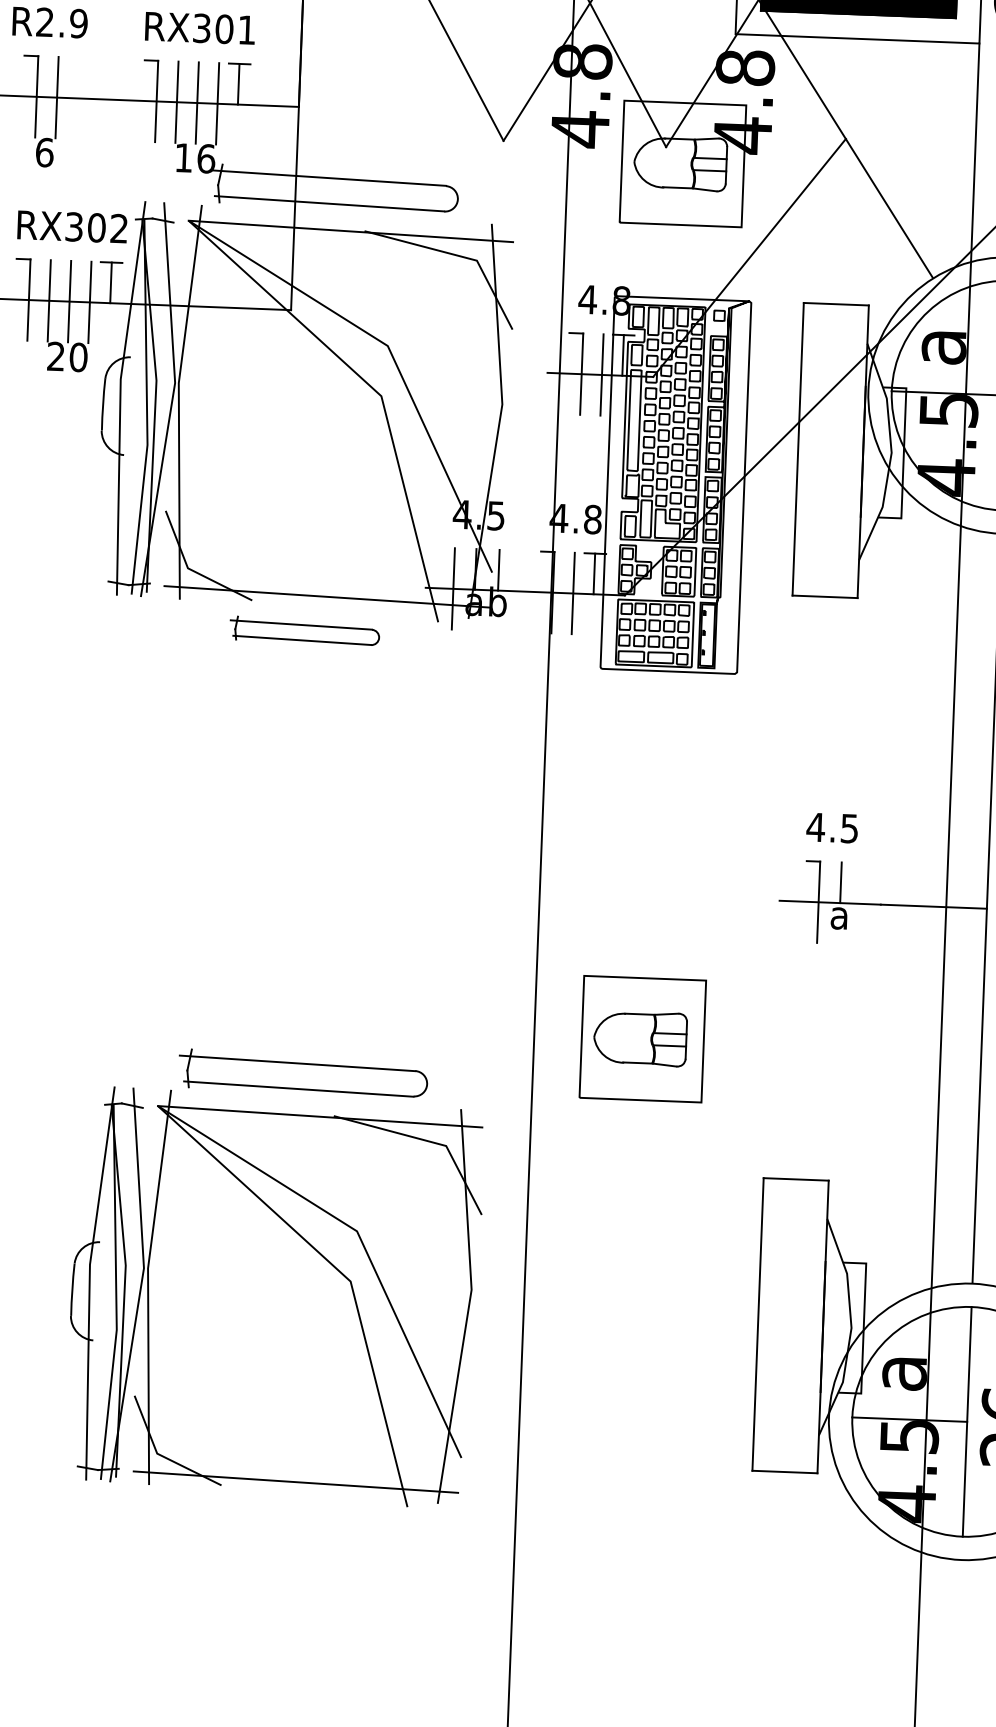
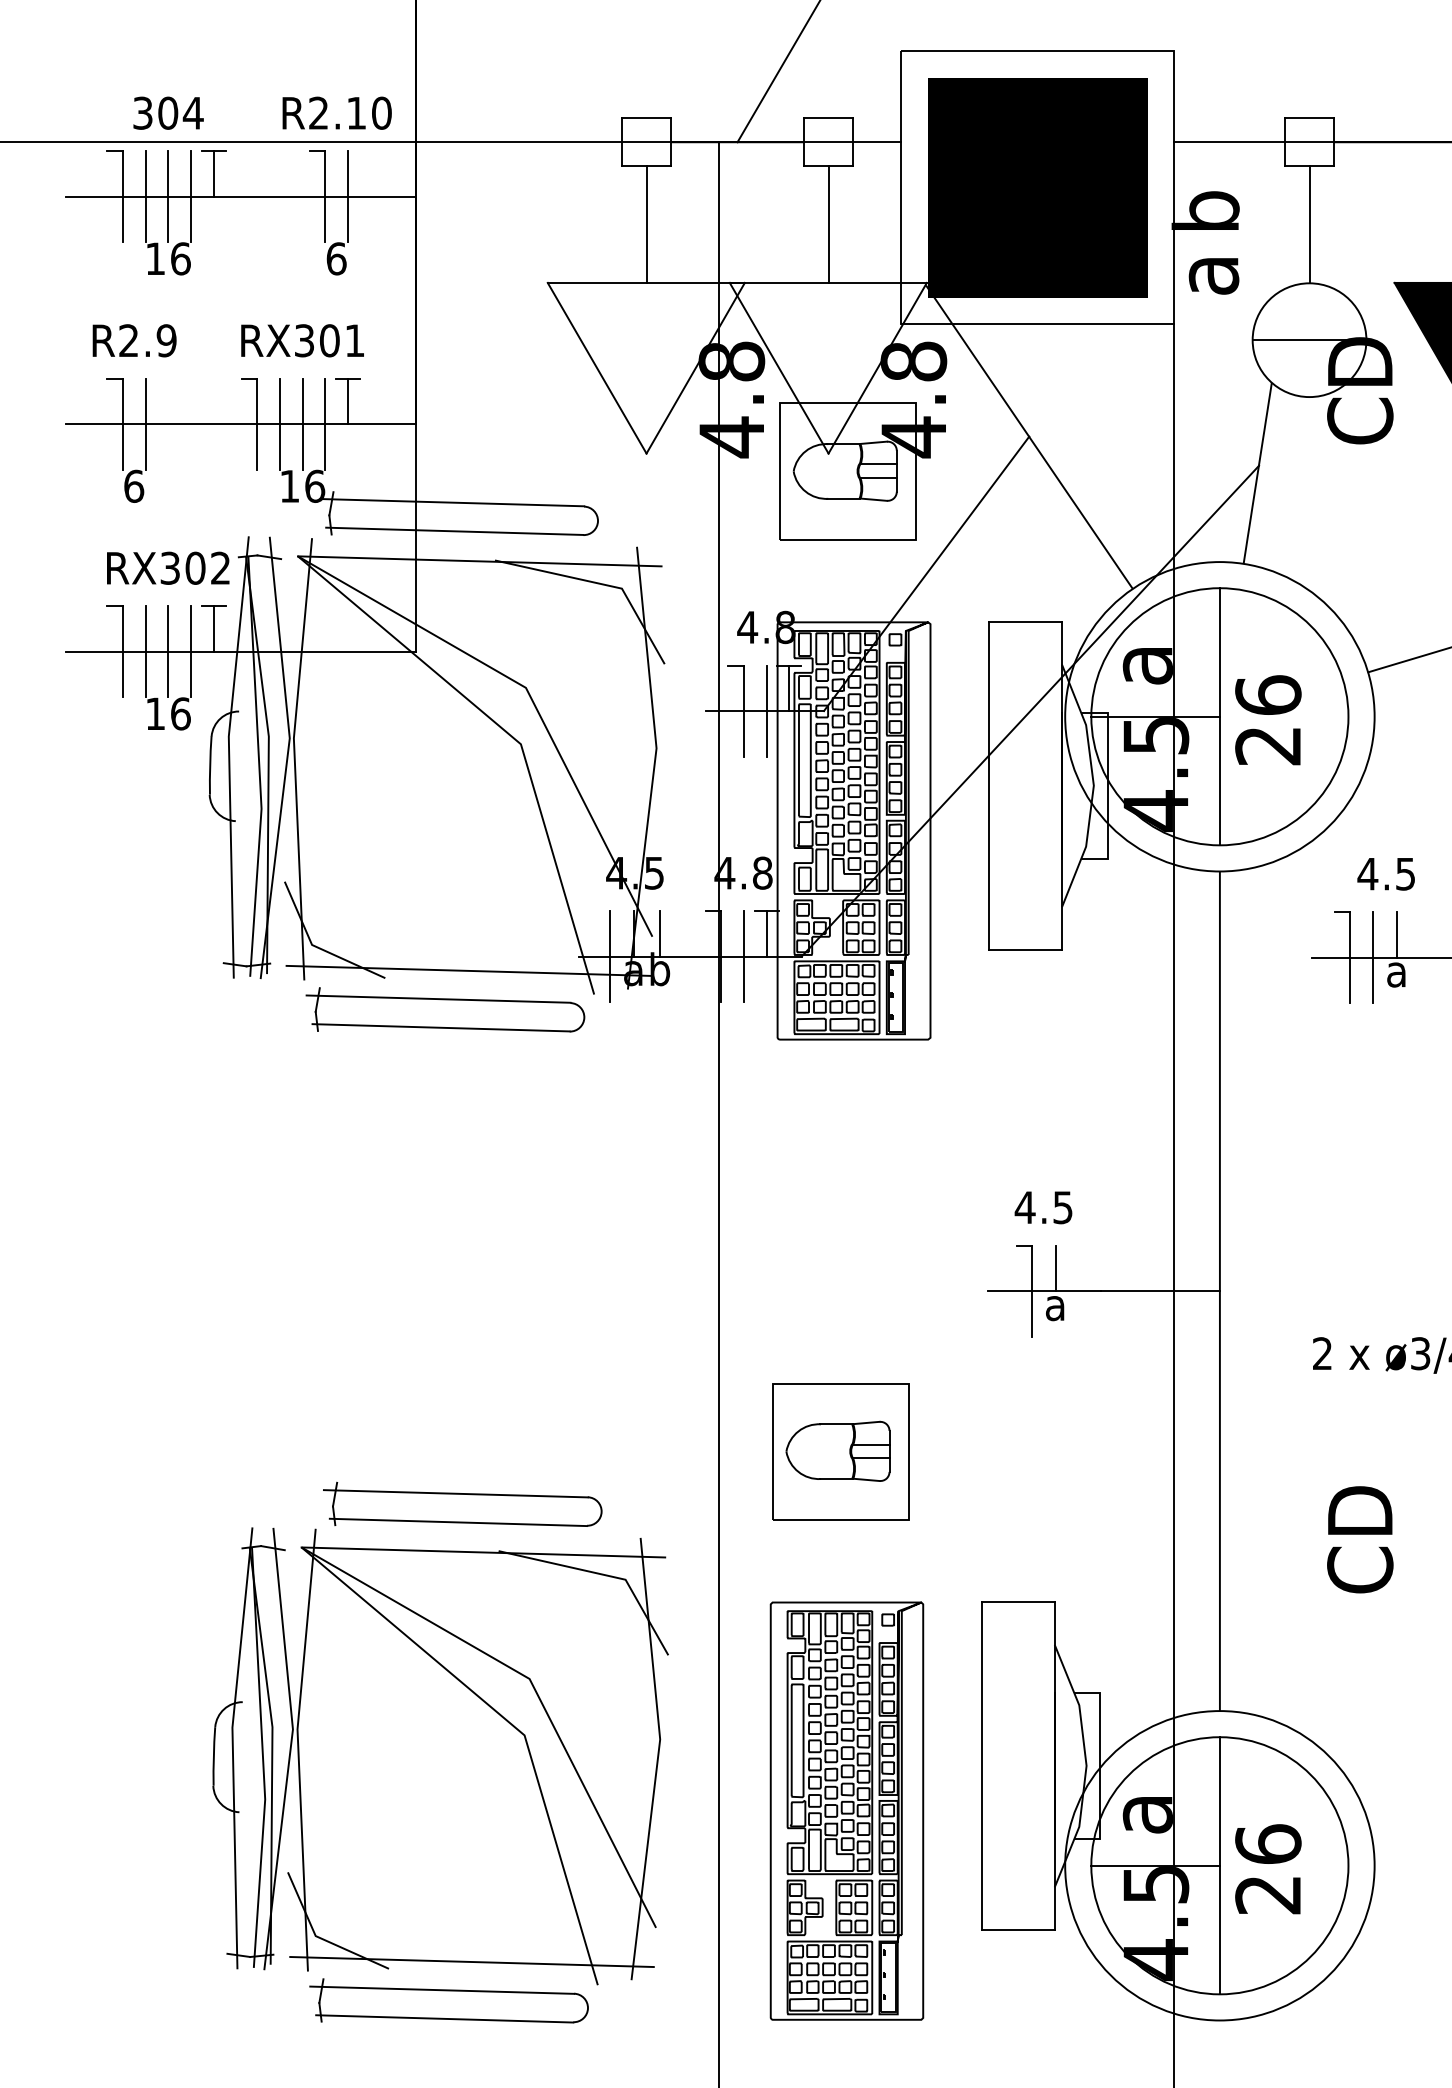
text: (67, 356) -> (168, 713), 20 -> 16
part: (304, 630) -> (445, 1009), size x1.67
part: (635, 1359) -> (846, 1810), added
part: (273, 1515) -> (448, 2000), added

